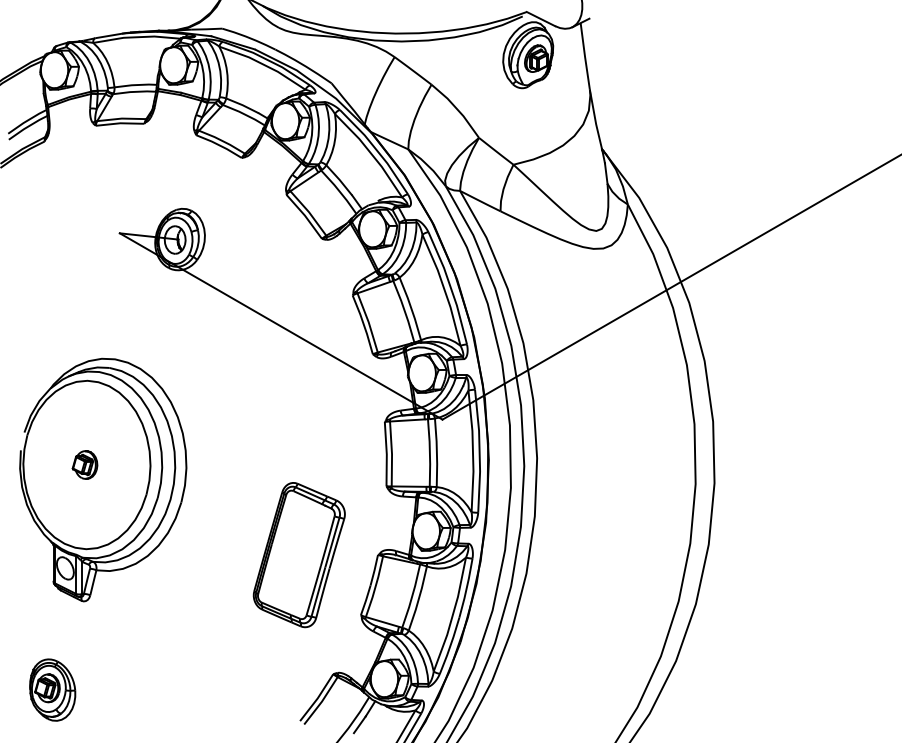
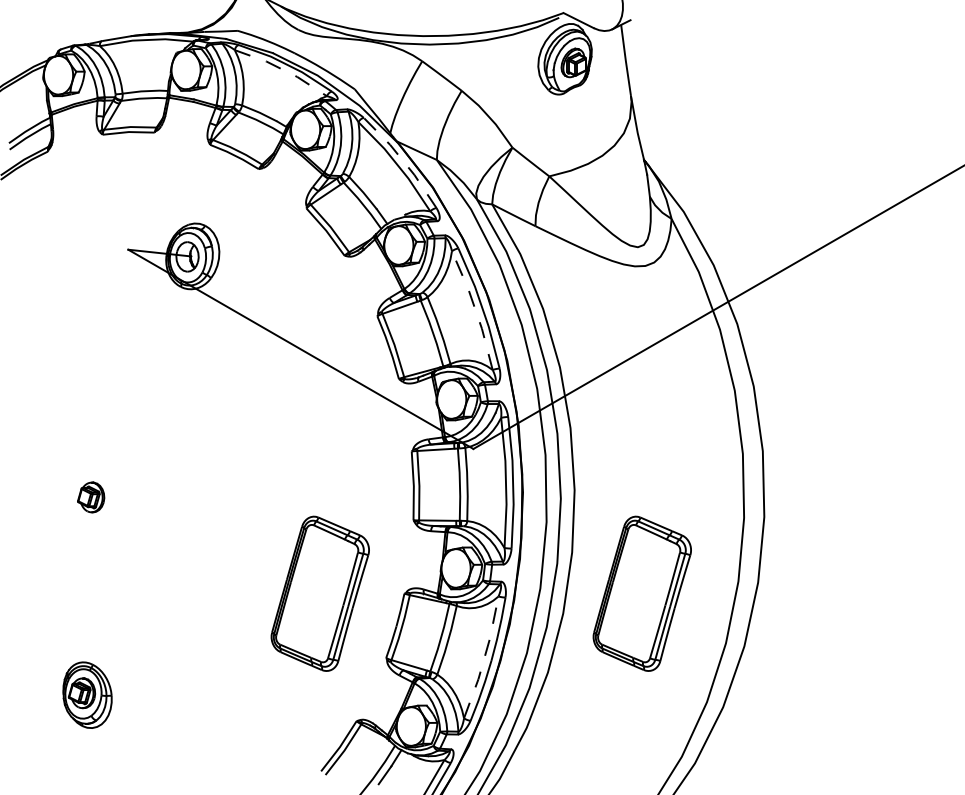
line: (264, 64) -> (283, 69), solid -> dashed
line: (376, 149) -> (402, 160), solid -> dashed
line: (444, 288) -> (475, 308), solid -> dashed
part: (103, 479) -> (110, 513), removed
part: (599, 554) -> (641, 593), added
line: (452, 615) -> (484, 658), solid -> dashed
part: (52, 689) -> (87, 694), moved

